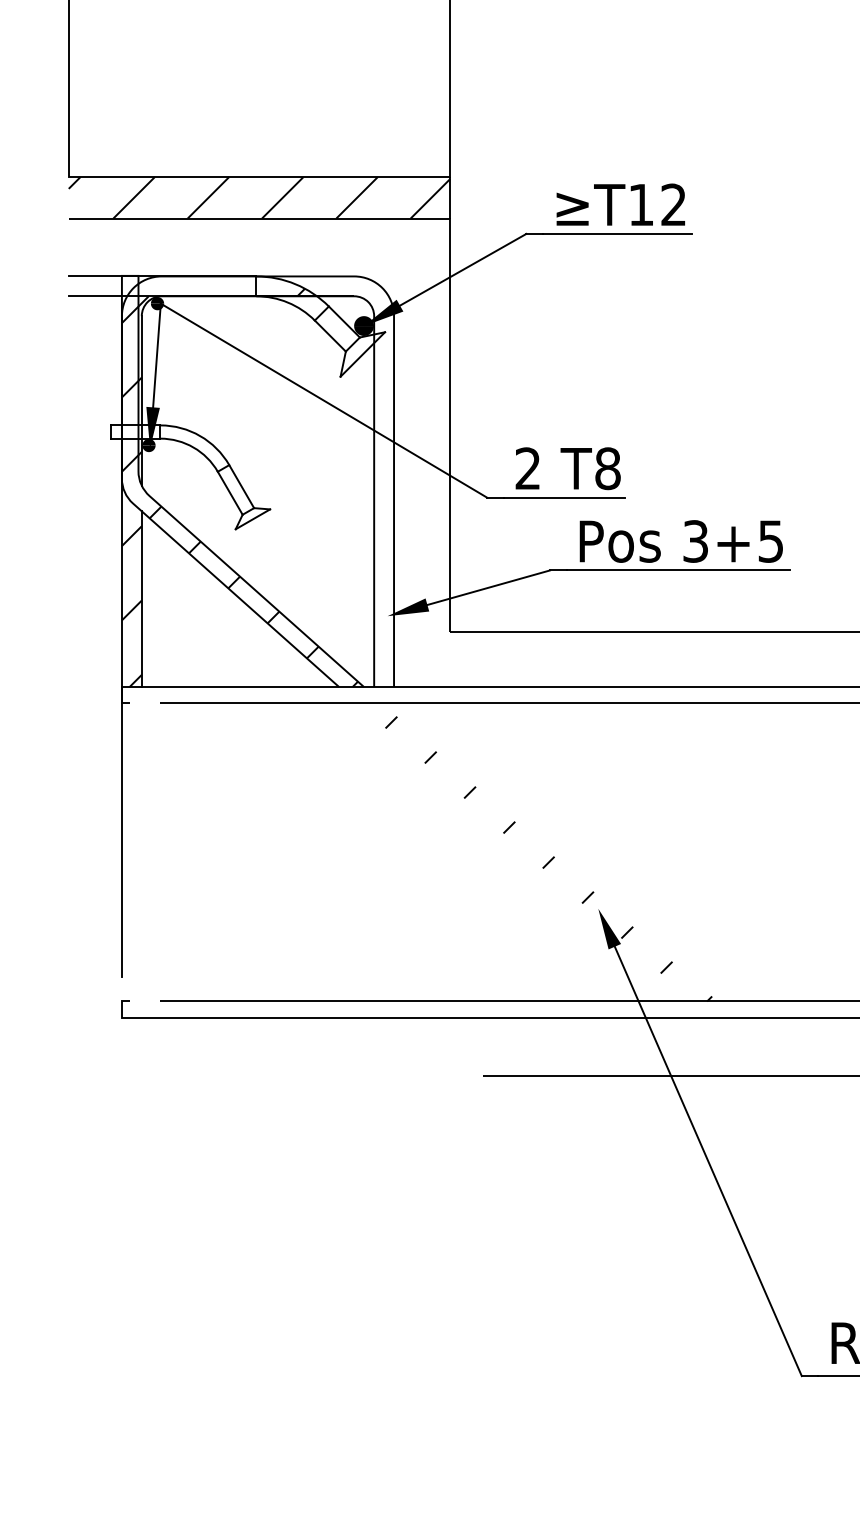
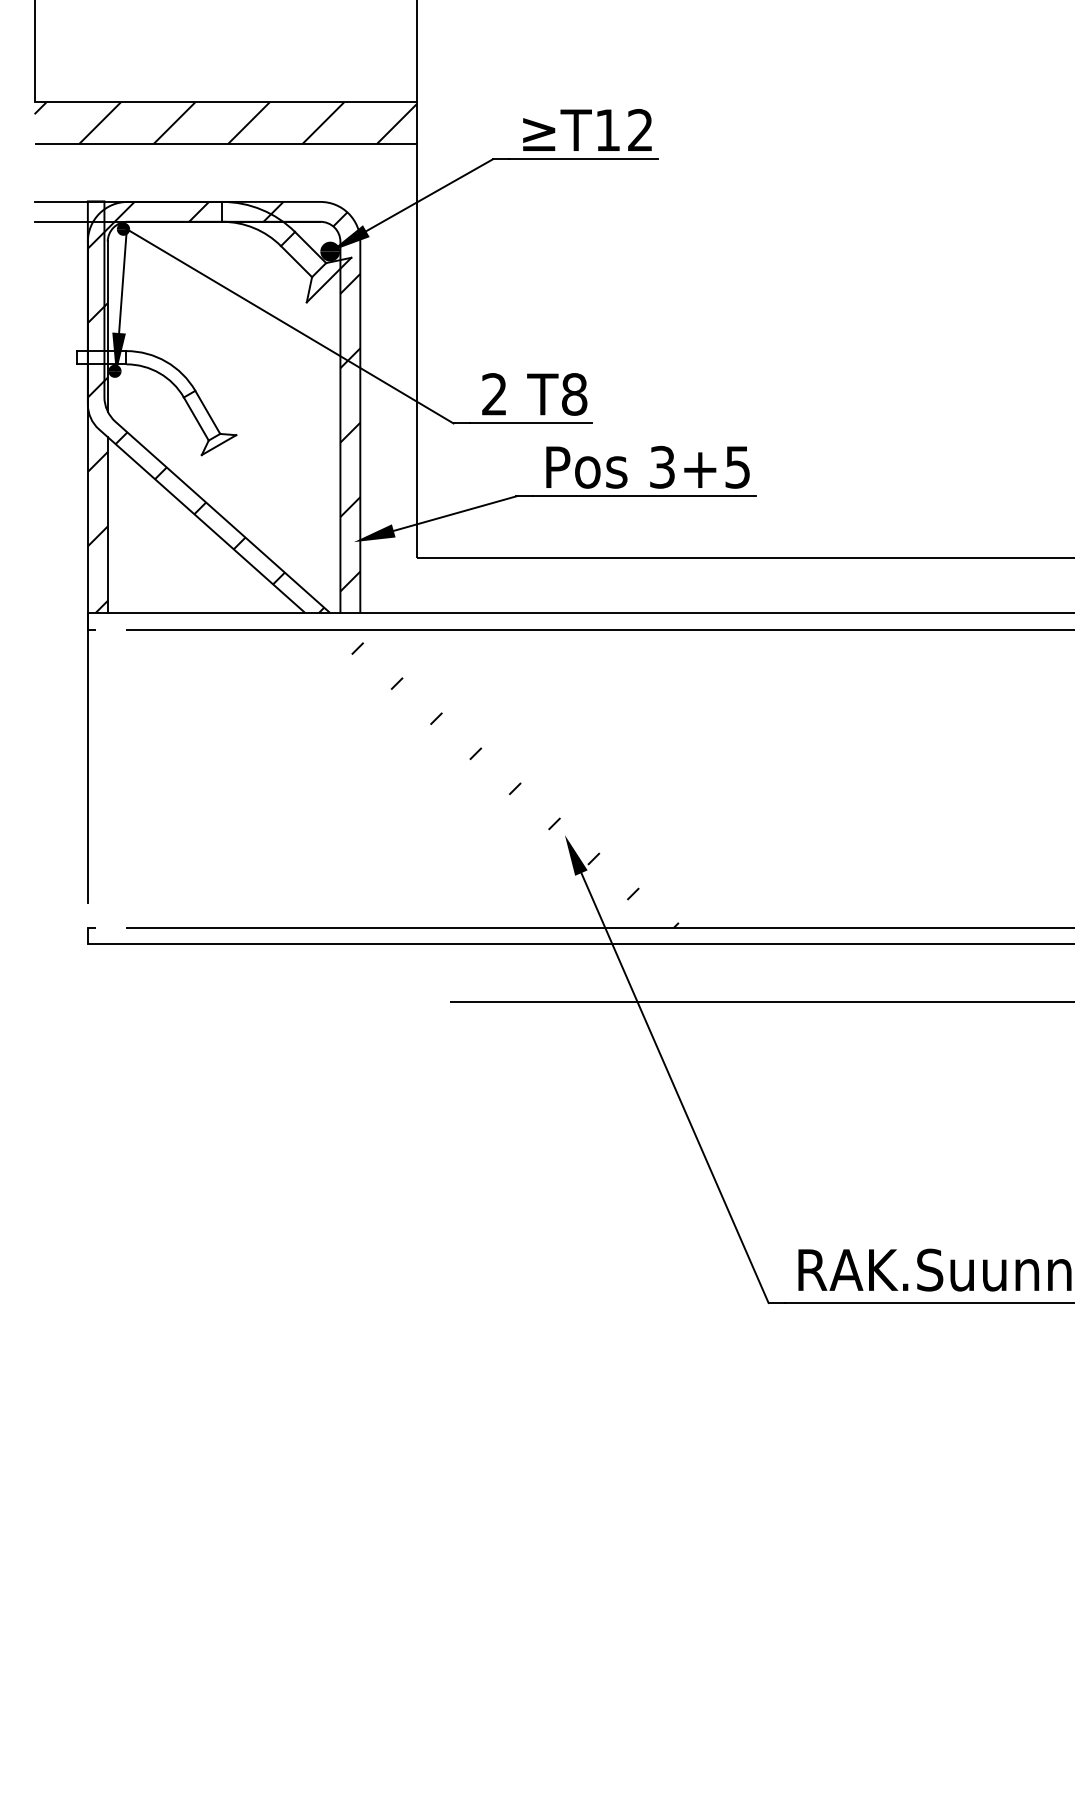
hatch: (195, 285) -> (161, 211), added
hatch: (349, 470) -> (315, 396), added

